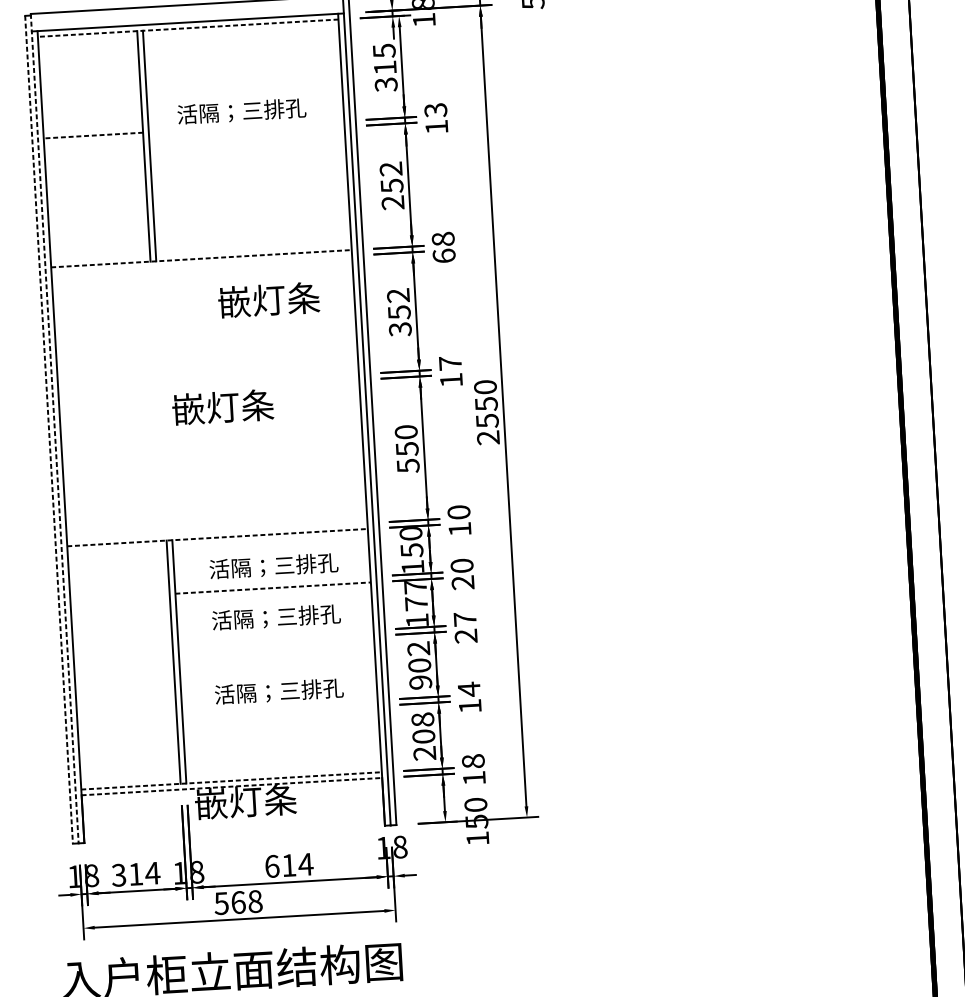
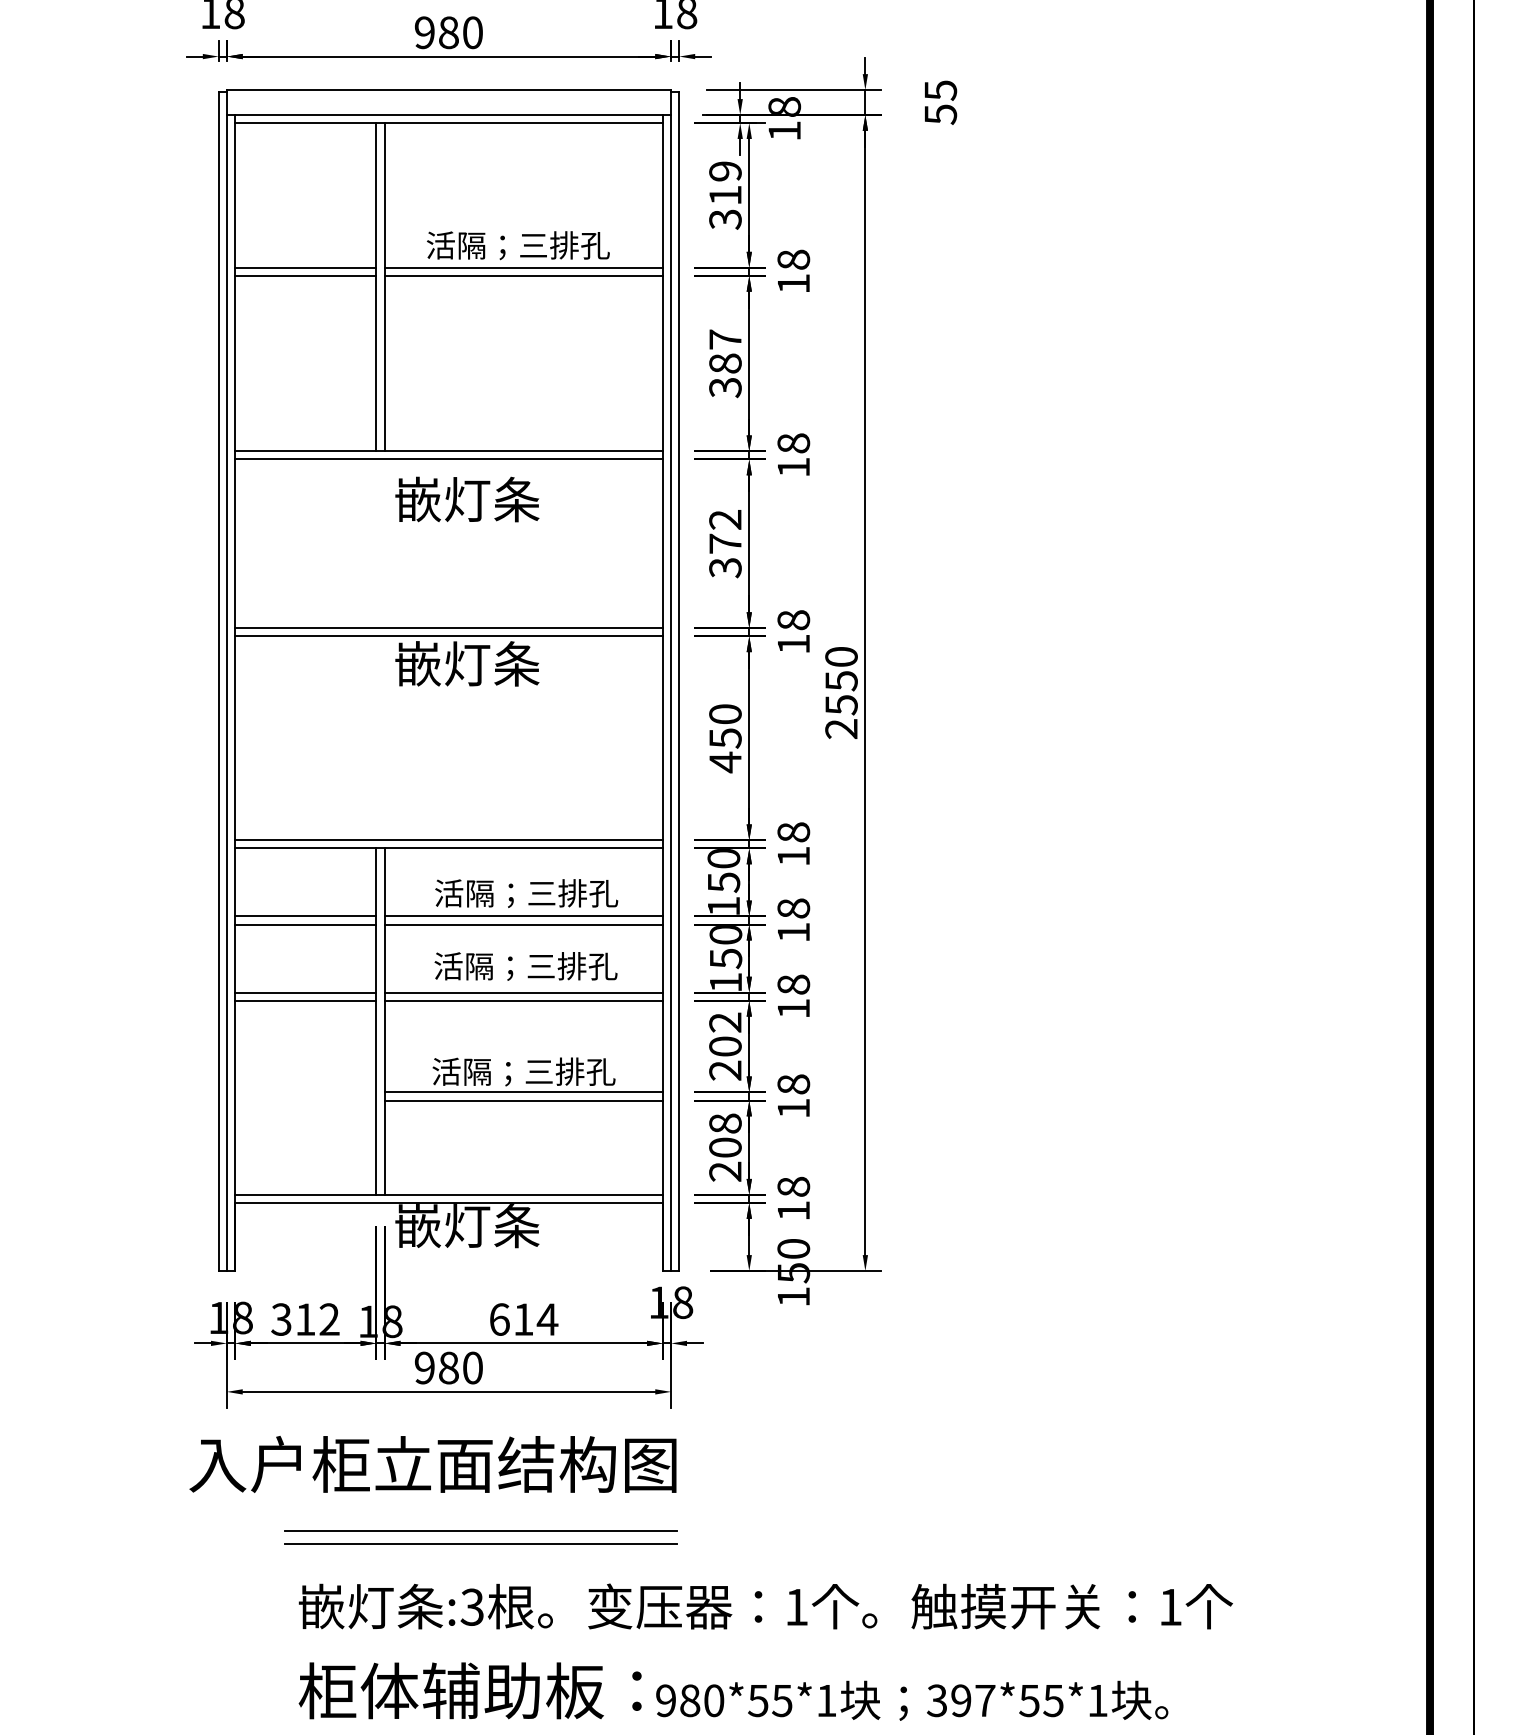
line: (188, 28) -> (449, 123), dashed -> solid
text: (384, 51) -> (725, 171), 315 -> 319
text: (435, 110) -> (793, 259), 13 -> 18
line: (246, 126) -> (523, 267), added
line: (246, 132) -> (523, 275), added
line: (93, 135) -> (305, 267), dashed -> solid
line: (93, 141) -> (305, 275), added
text: (392, 185) -> (725, 363), 252 -> 387
text: (444, 255) -> (793, 466), 68 -> 18
line: (201, 258) -> (449, 451), dashed -> solid
line: (201, 264) -> (448, 459), added
text: (269, 300) -> (467, 499), moved
text: (399, 312) -> (725, 543), 352 -> 372
text: (450, 363) -> (793, 620), 17 -> 18
line: (208, 383) -> (448, 628), added
line: (208, 388) -> (448, 636), added
line: (54, 428) -> (226, 680), dashed -> solid
line: (48, 430) -> (218, 682), dashed -> solid
text: (408, 466) -> (725, 762), 550 -> 450
text: (458, 512) -> (793, 832), 10 -> 18
line: (216, 532) -> (448, 840), added
line: (217, 537) -> (449, 848), dashed -> solid
text: (462, 574) -> (793, 920), 20 -> 18
line: (272, 582) -> (523, 916), added
line: (273, 587) -> (524, 924), dashed -> solid
line: (119, 591) -> (305, 916), added
line: (119, 596) -> (305, 924), added
text: (415, 596) -> (725, 947), 177 -> 150
text: (465, 627) -> (793, 996), 27 -> 18
line: (275, 635) -> (523, 992), added
line: (276, 641) -> (523, 1000), added
line: (122, 644) -> (305, 992), added
line: (122, 650) -> (305, 1000), added
text: (420, 682) -> (725, 1070), 902 -> 202
text: (469, 689) -> (793, 1084), 14 -> 18
line: (279, 706) -> (523, 1092), added
line: (280, 711) -> (523, 1100), added
line: (231, 780) -> (449, 1194), dashed -> solid
line: (232, 786) -> (449, 1202), dashed -> solid
text: (152, 873) -> (329, 1319), 314 -> 312
text: (238, 902) -> (448, 1367), 568 -> 980

